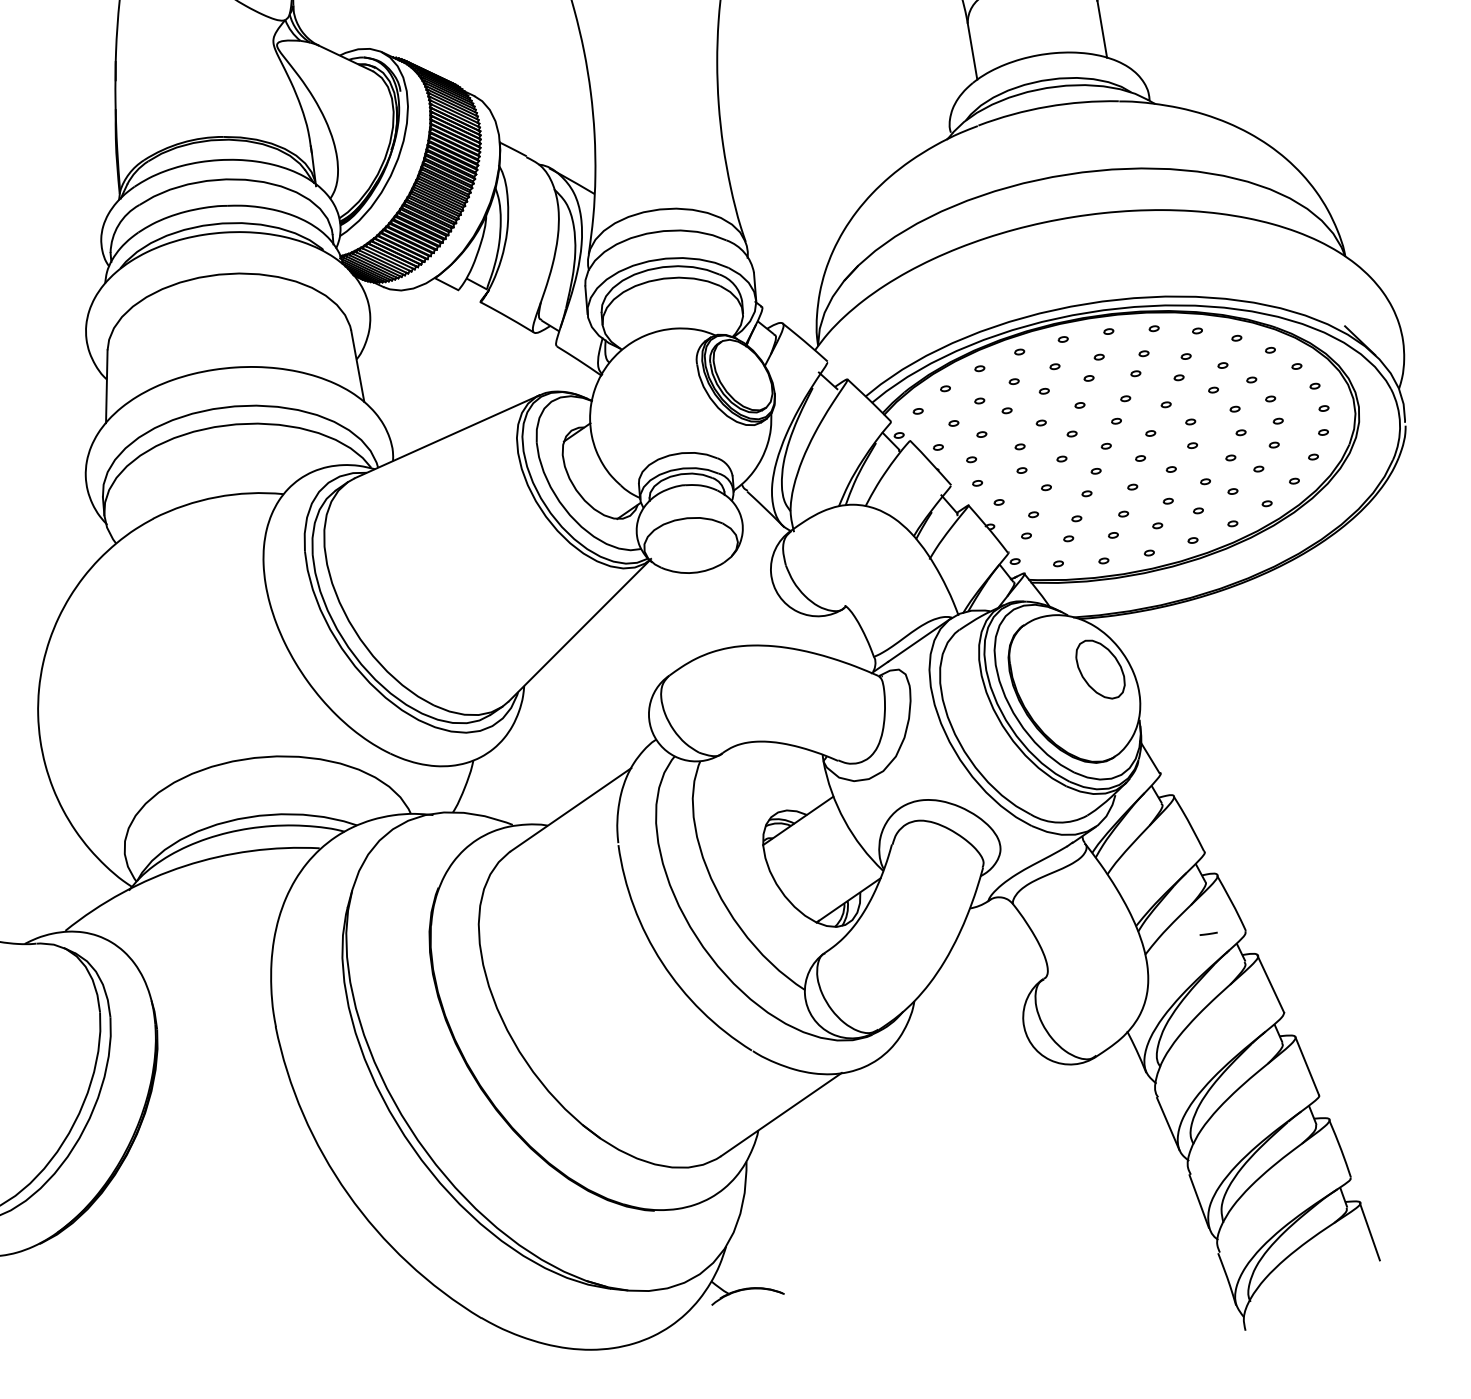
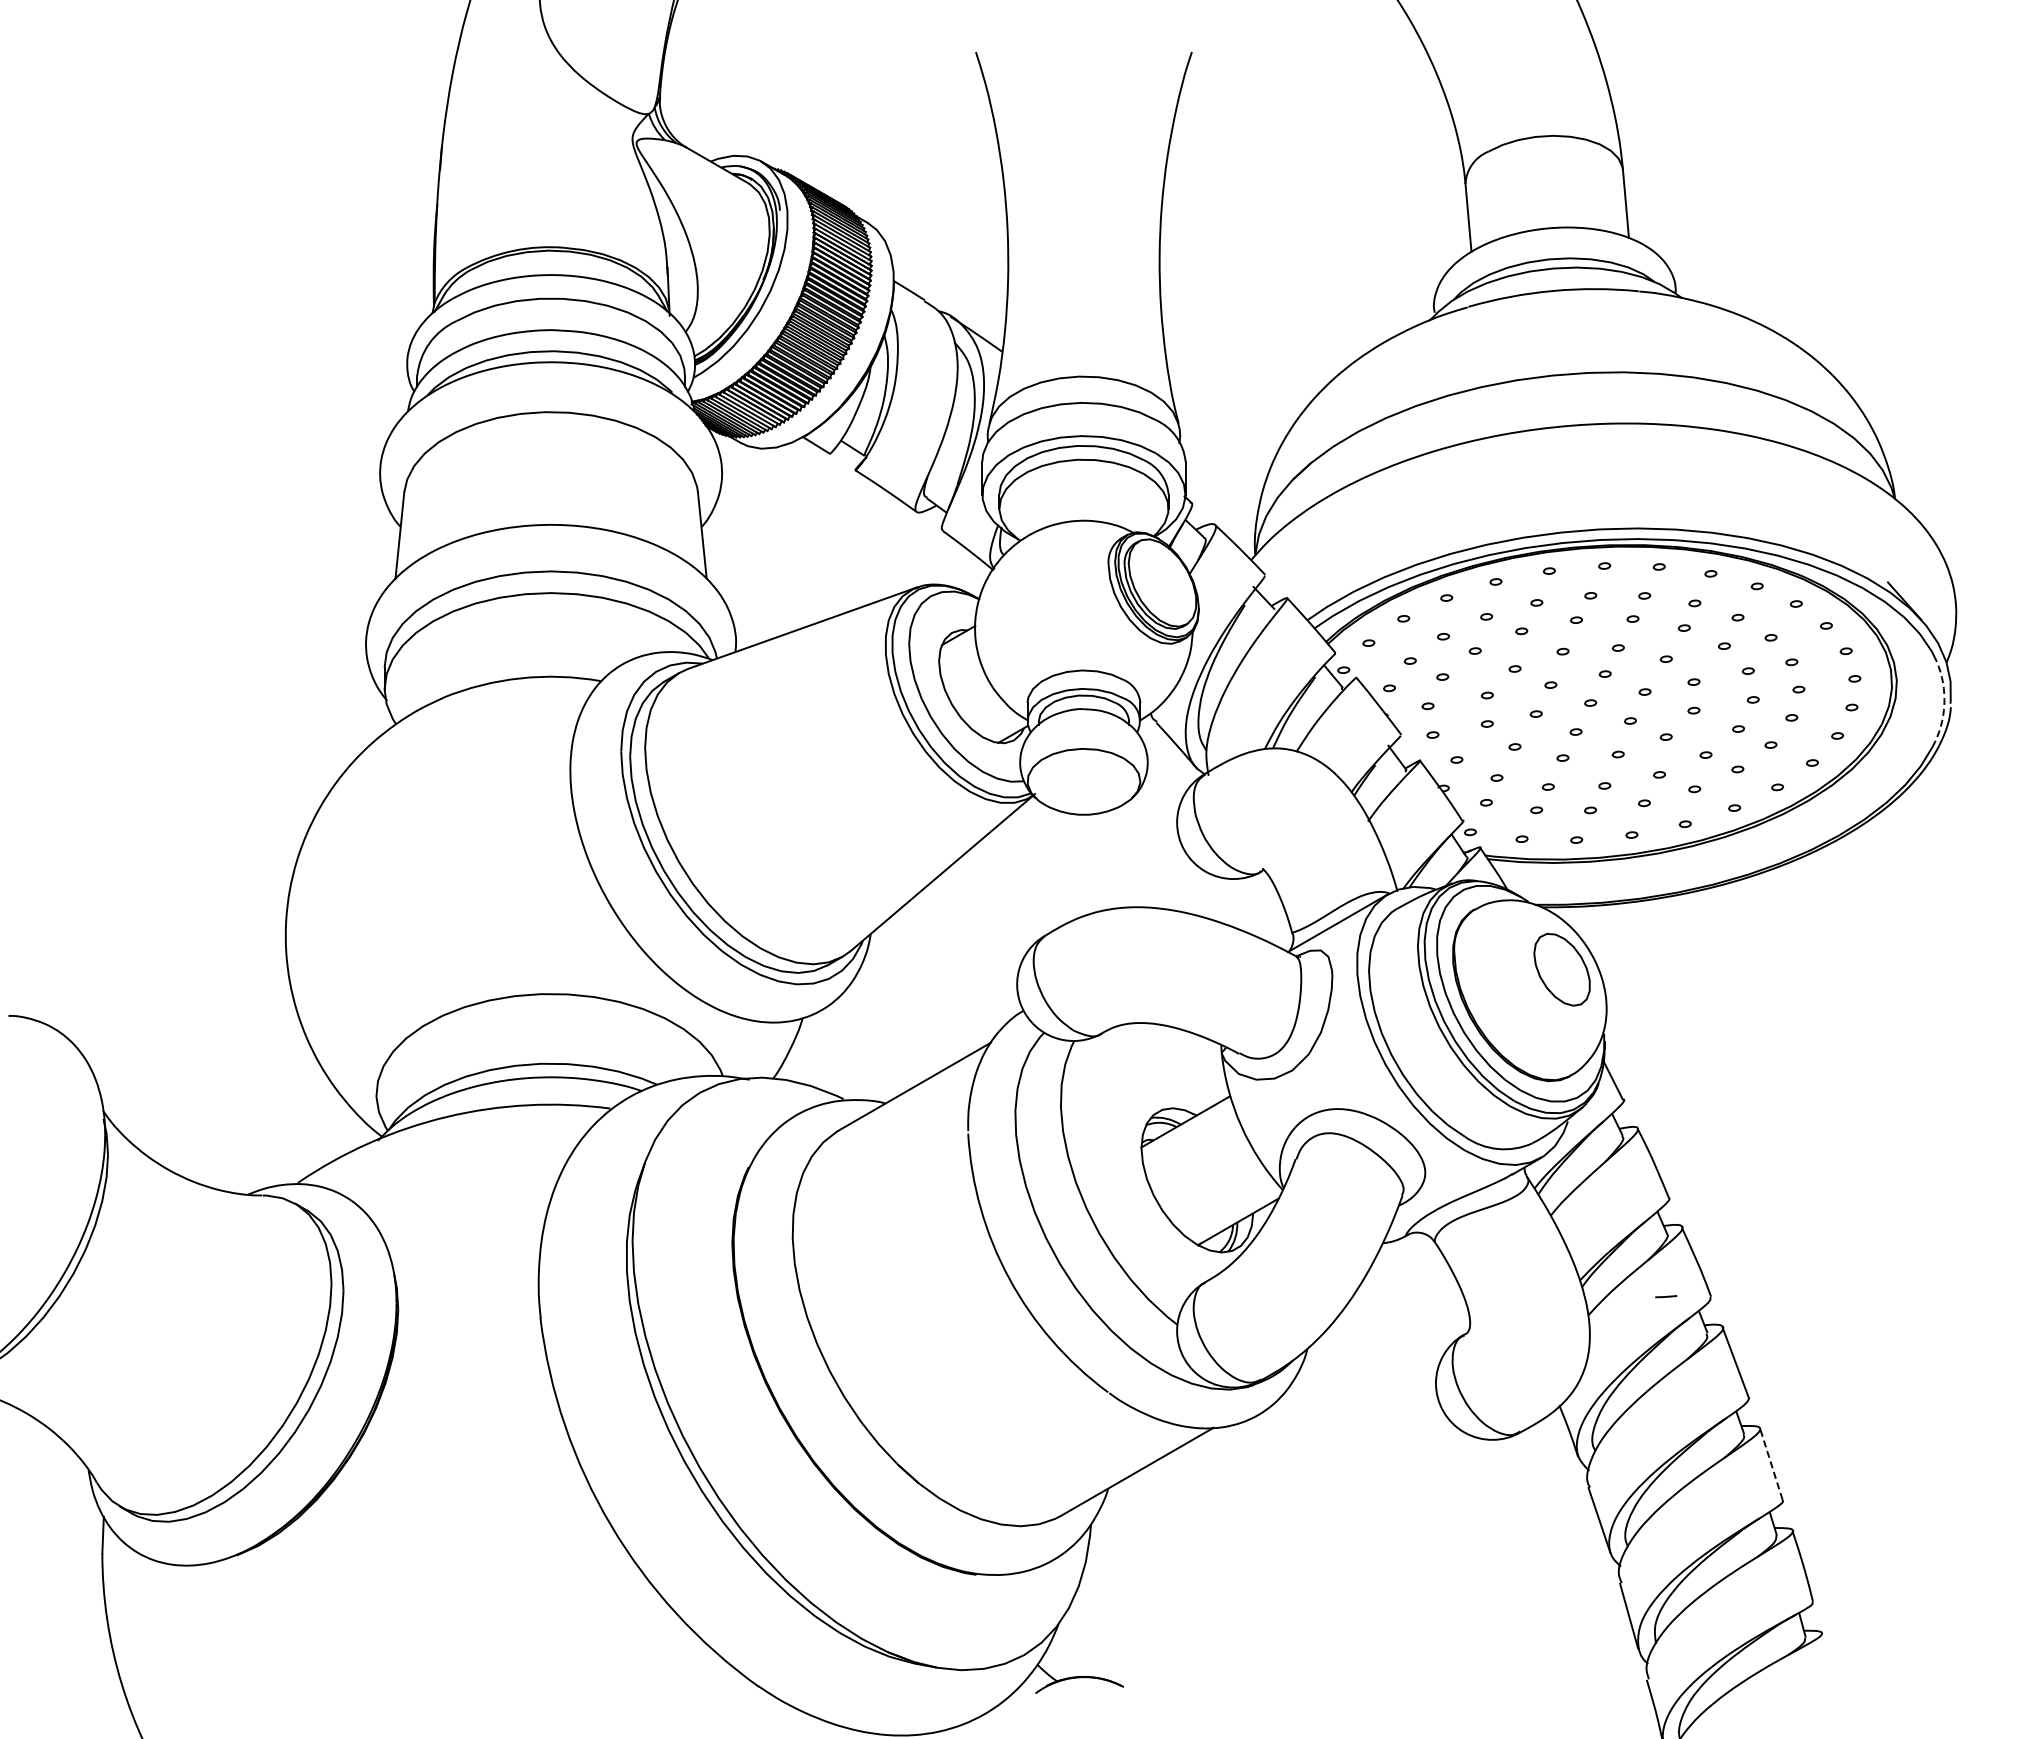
arc: (1400, 423) -> (1944, 704), solid -> dashed
line: (1307, 1065) -> (1771, 1463), solid -> dashed
line: (1369, 1231) -> (1830, 1668), removed

